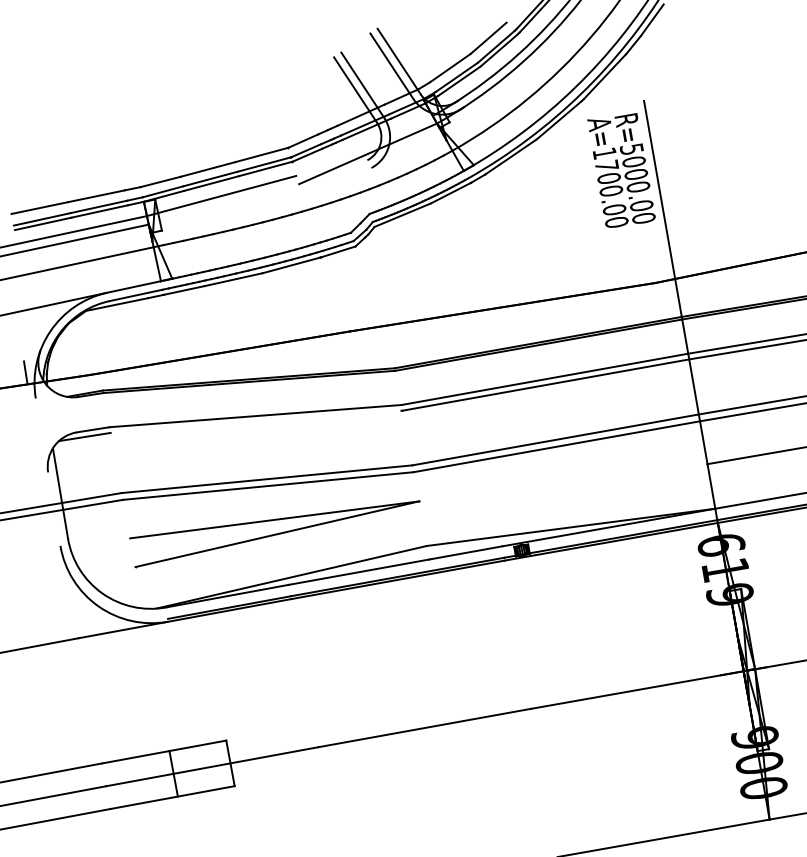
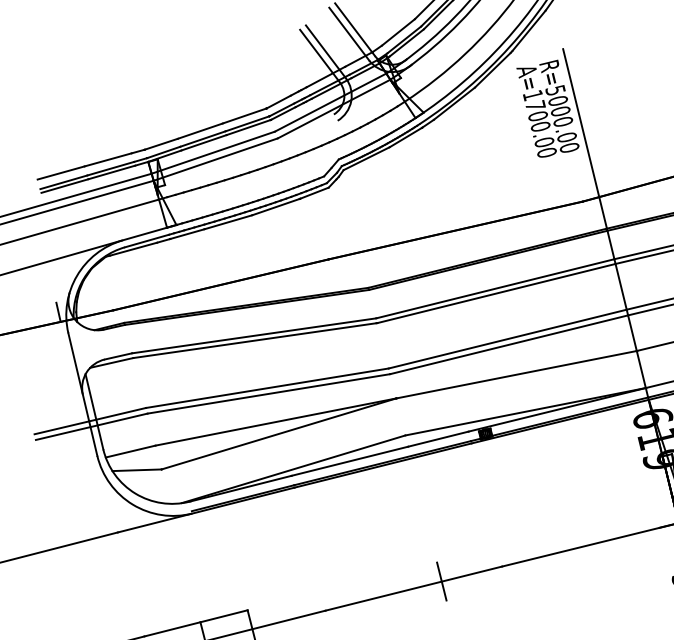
line: (364, 145) -> (330, 102), added
line: (223, 204) -> (215, 159), added
line: (255, 421) -> (254, 340), added
line: (47, 471) -> (82, 394), added
line: (563, 482) -> (516, 374), added
line: (100, 543) -> (130, 451), added
line: (106, 566) -> (137, 470), added
line: (458, 721) -> (441, 581), added

